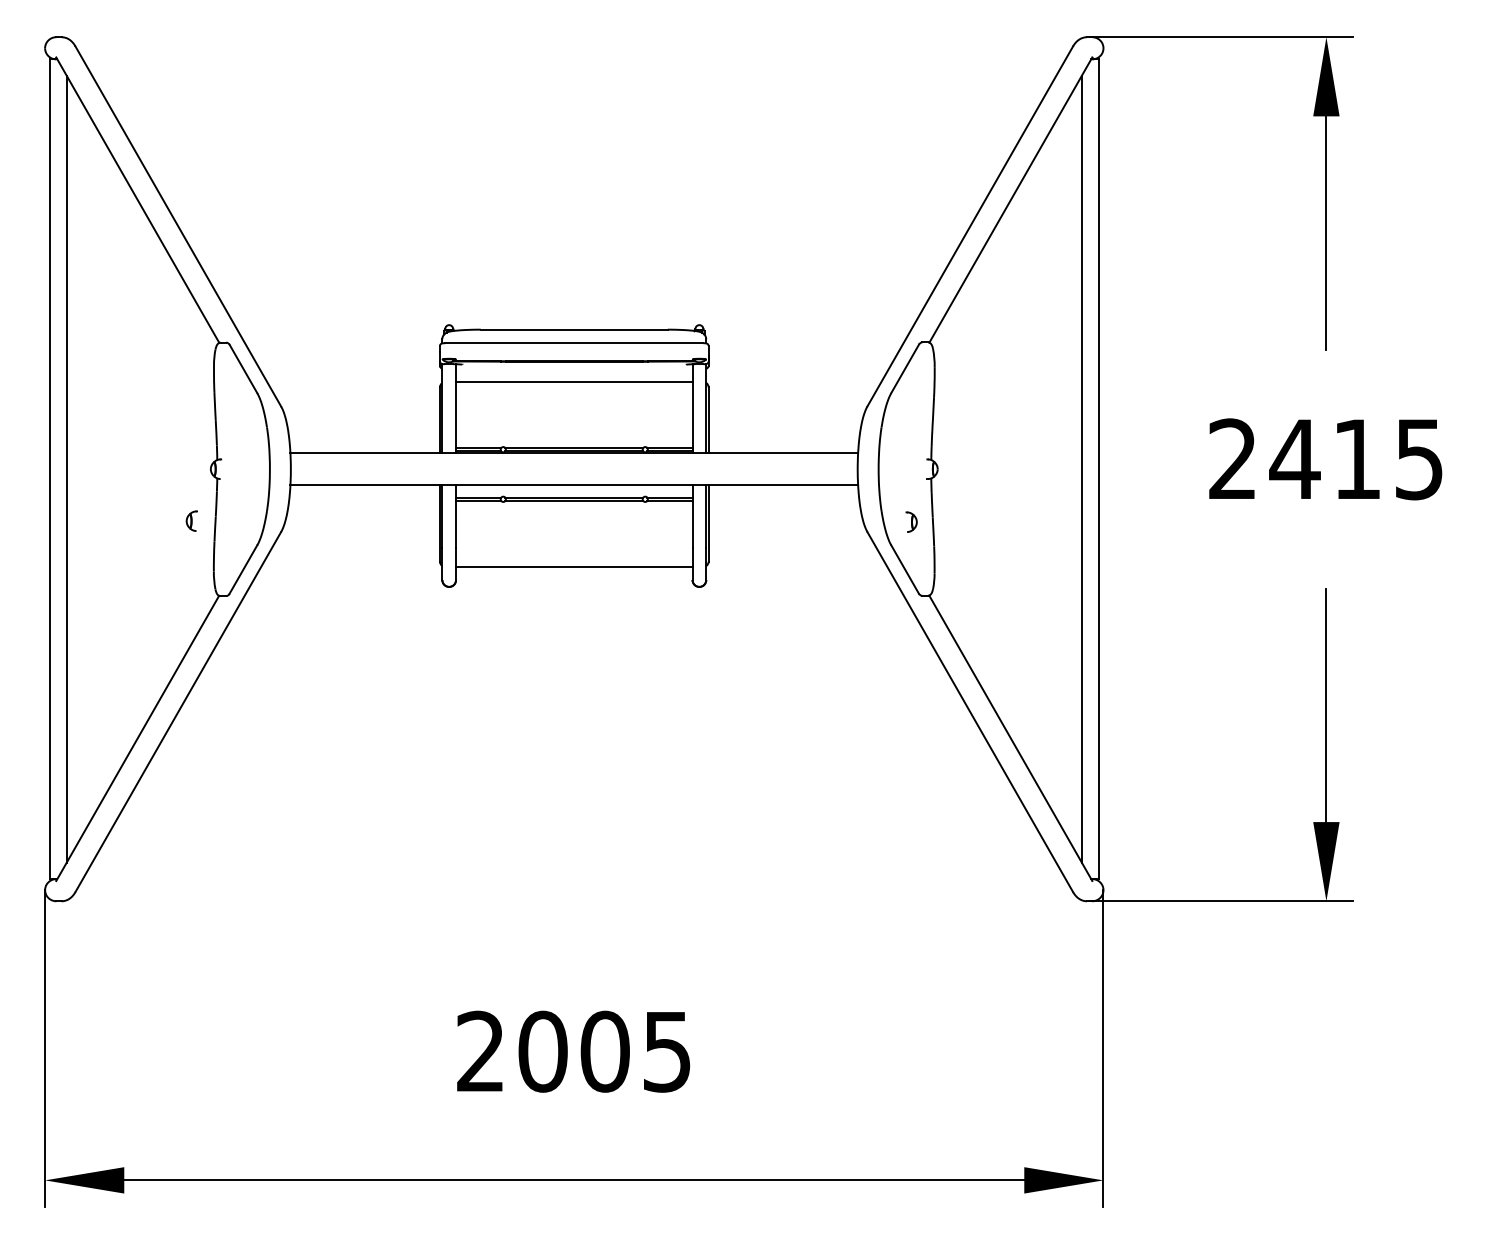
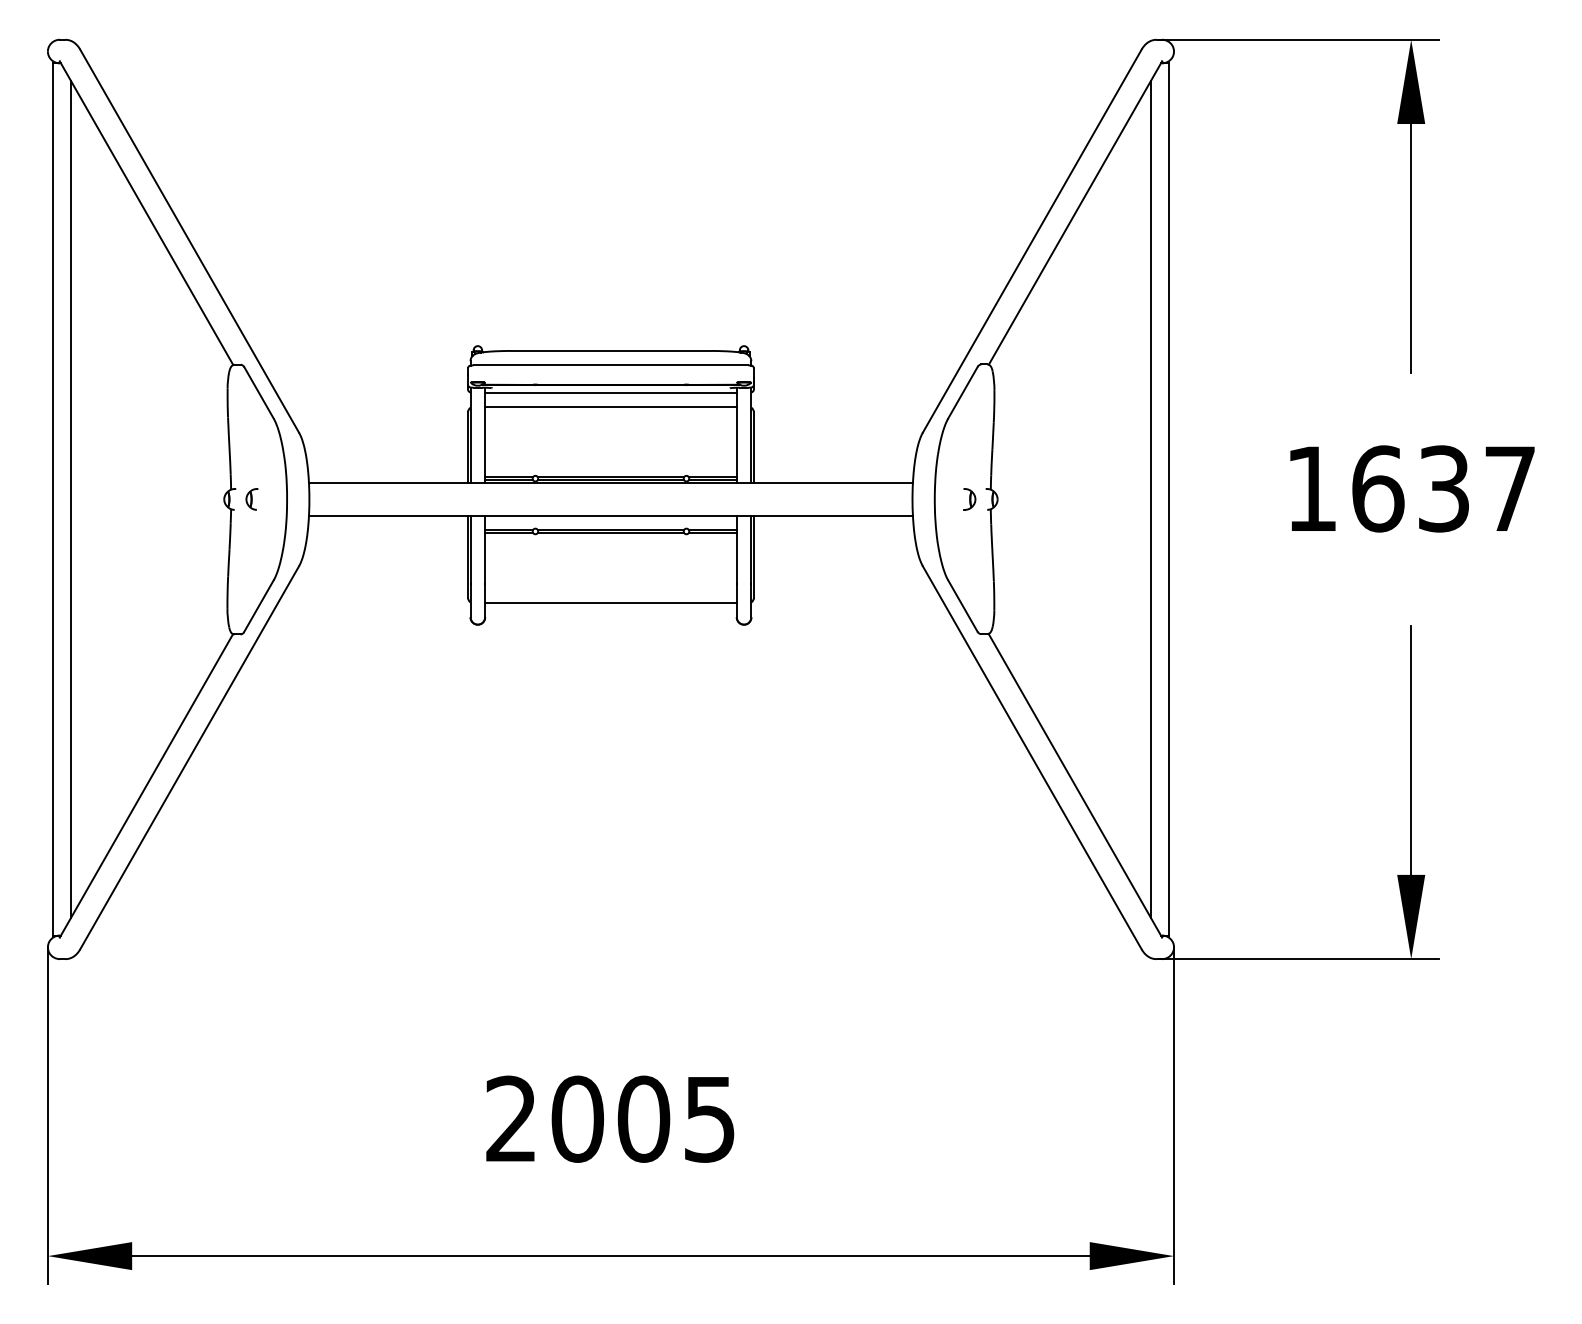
line: (574, 368) -> (611, 392), added
text: (1325, 459) -> (1410, 489), 2415 -> 1637
part: (191, 520) -> (251, 498), moved
part: (911, 521) -> (969, 498), moved

